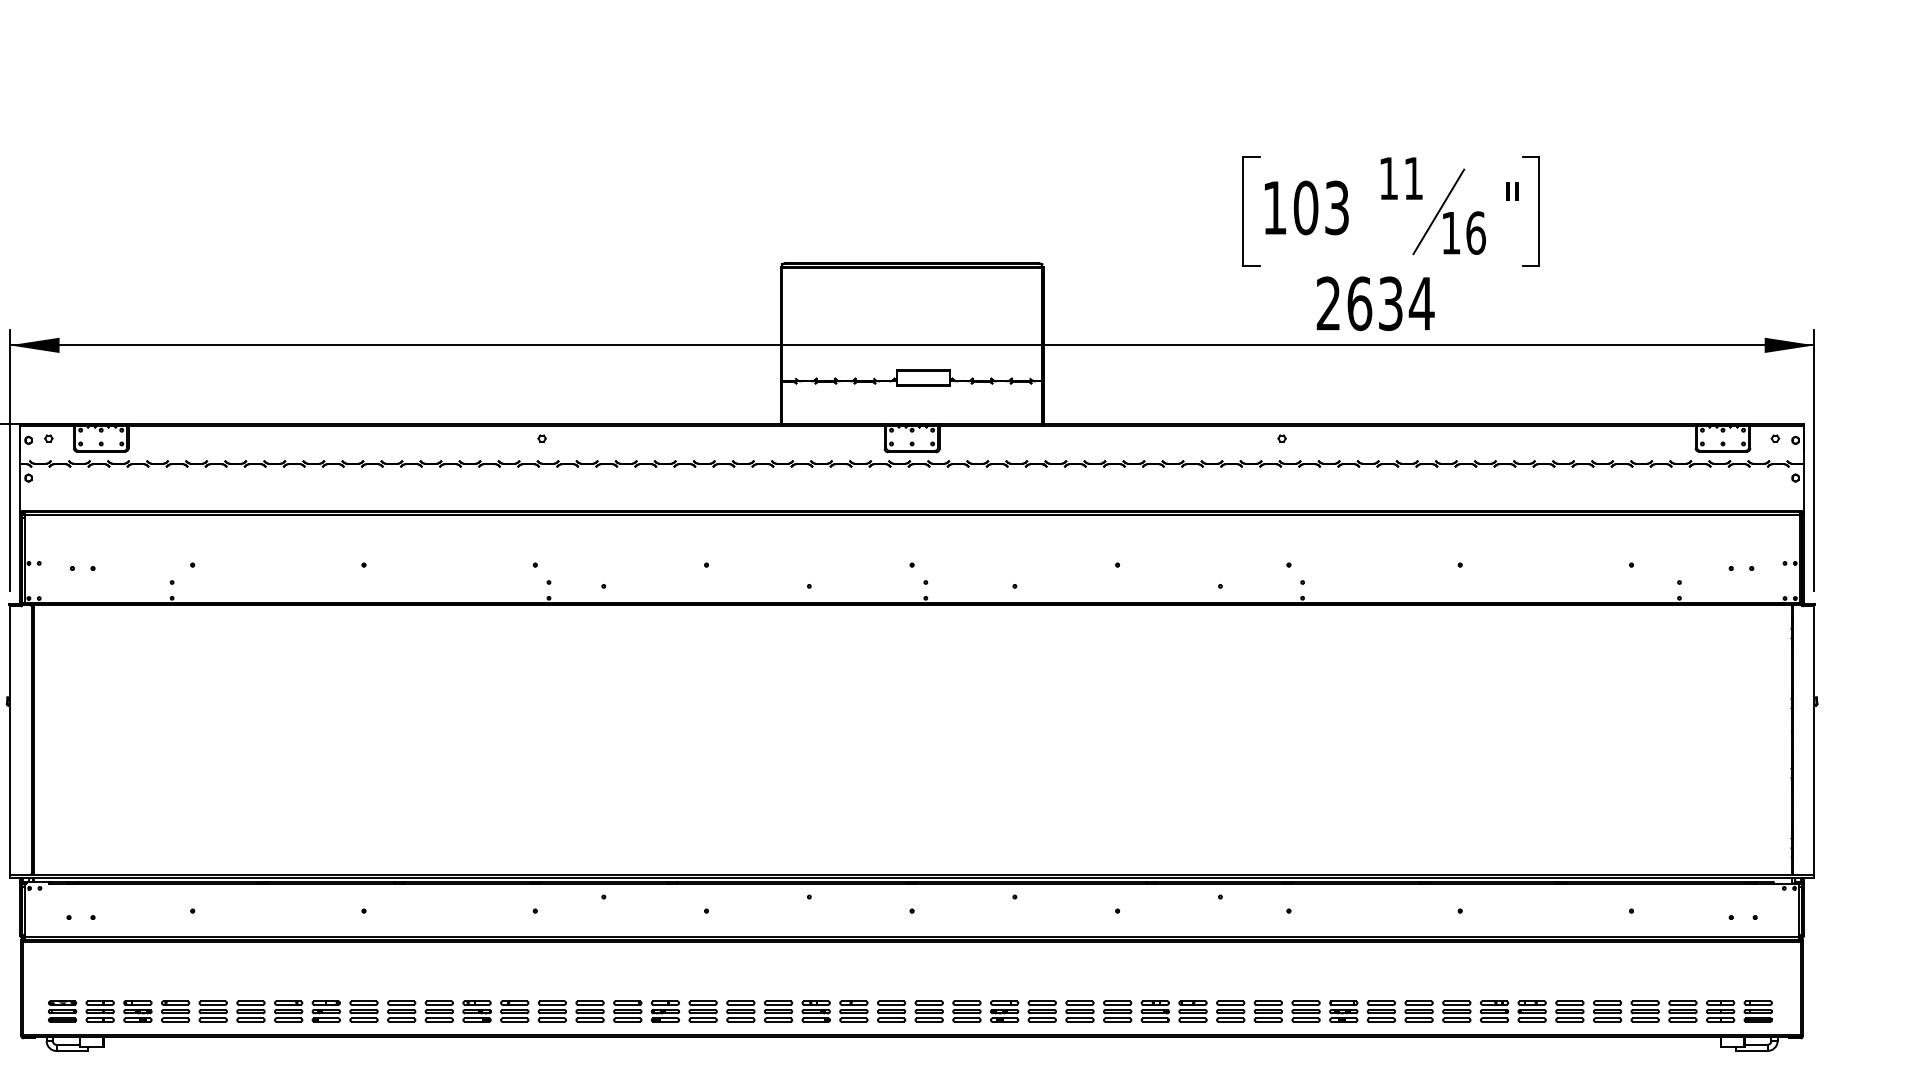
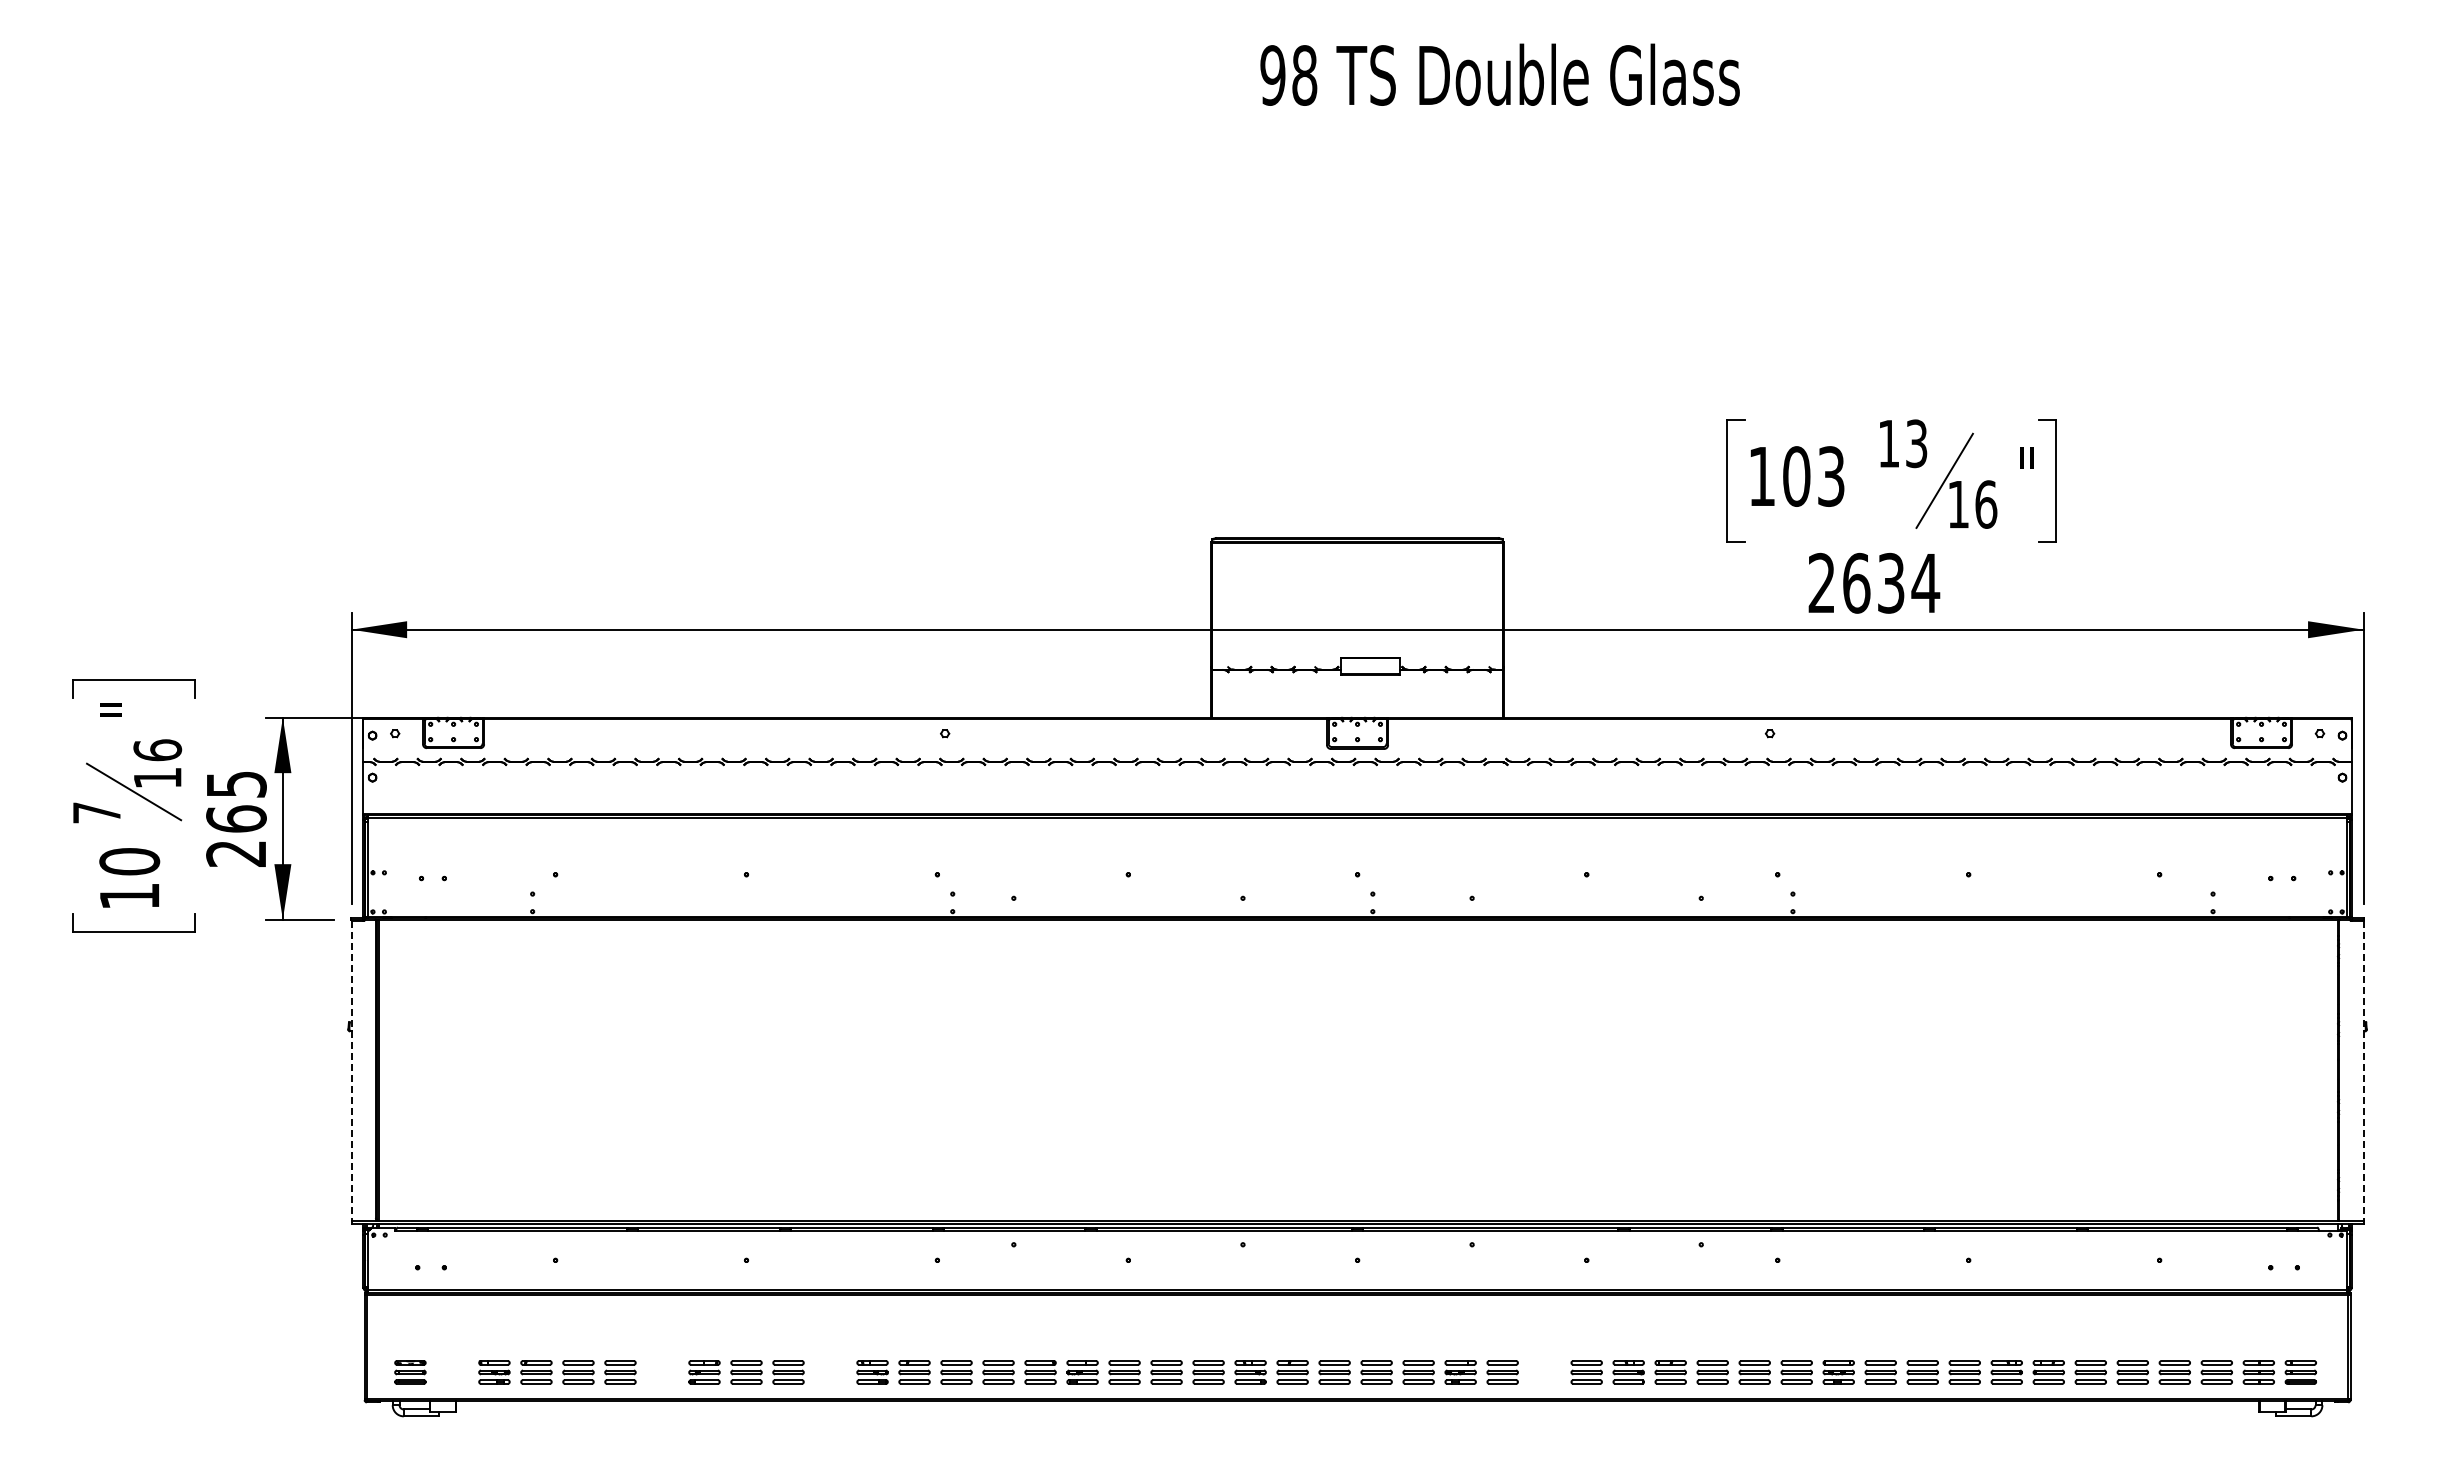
text: (1413, 178) -> (1916, 443), 11 -> 13
line: (9, 740) -> (351, 1070), solid -> dashed
line: (1814, 740) -> (2363, 1070), solid -> dashed
part: (100, 1011) -> (452, 1372), removed
part: (288, 1011) -> (662, 1372), removed
part: (439, 1011) -> (830, 1372), removed
part: (1079, 1011) -> (1544, 1372), removed

